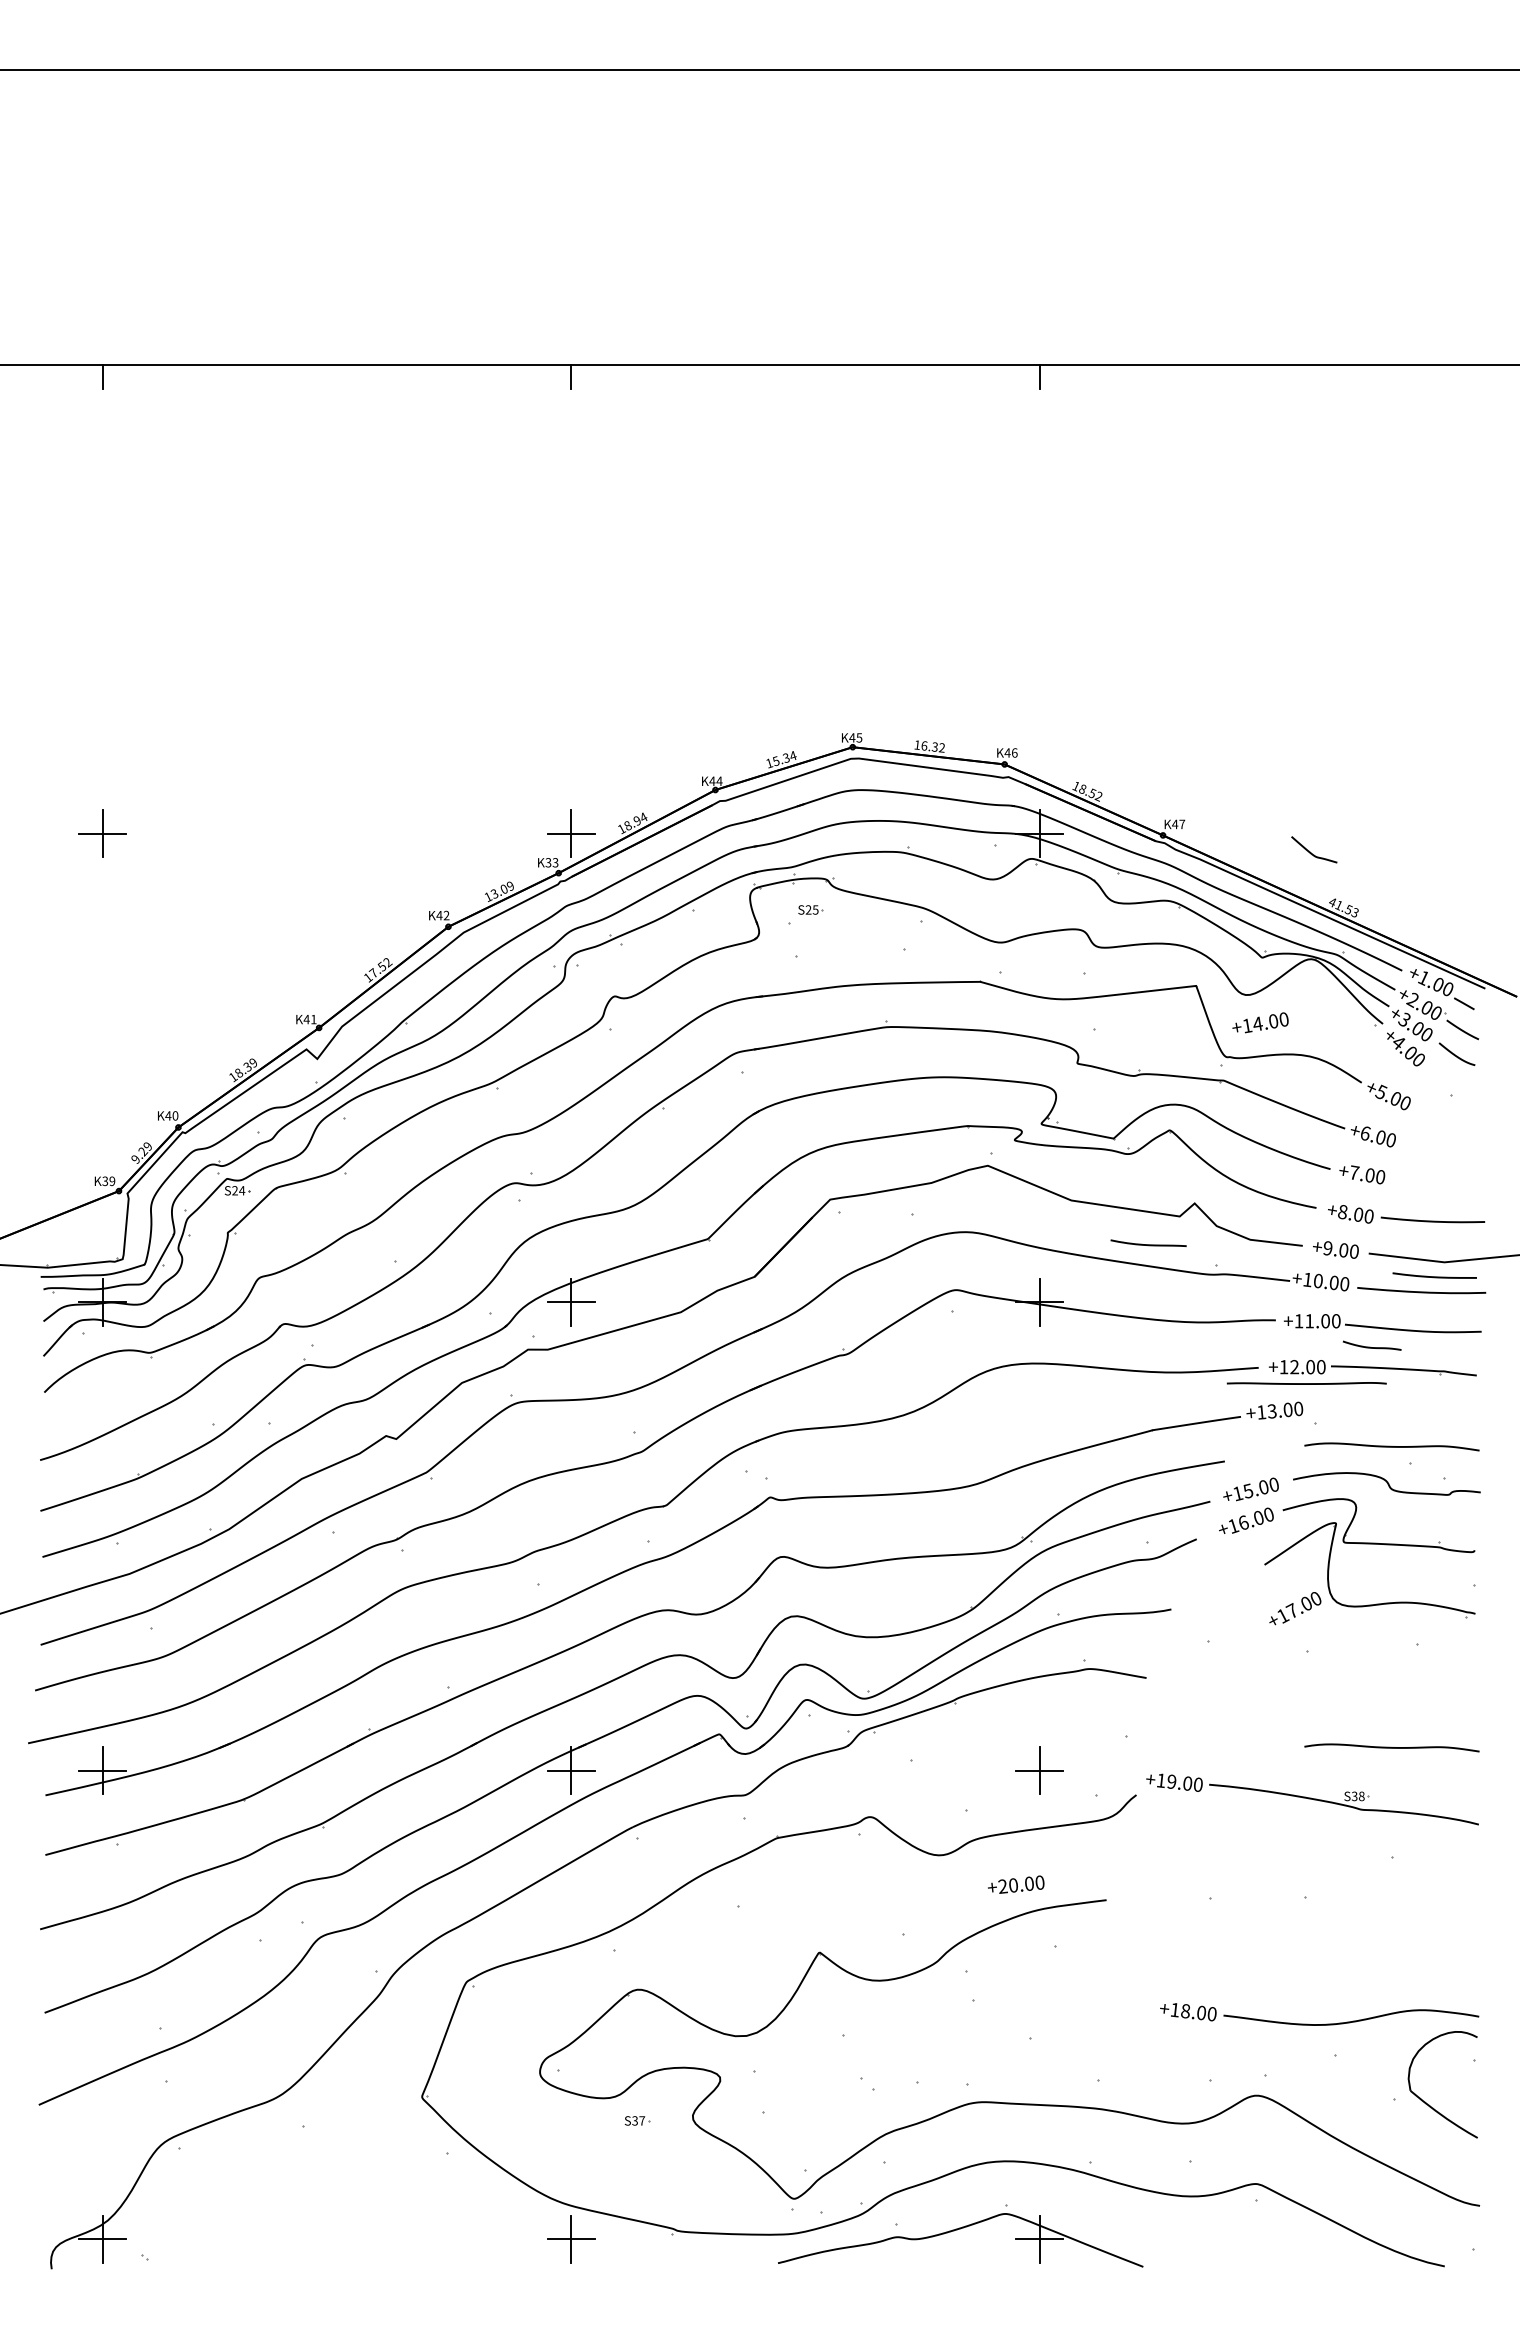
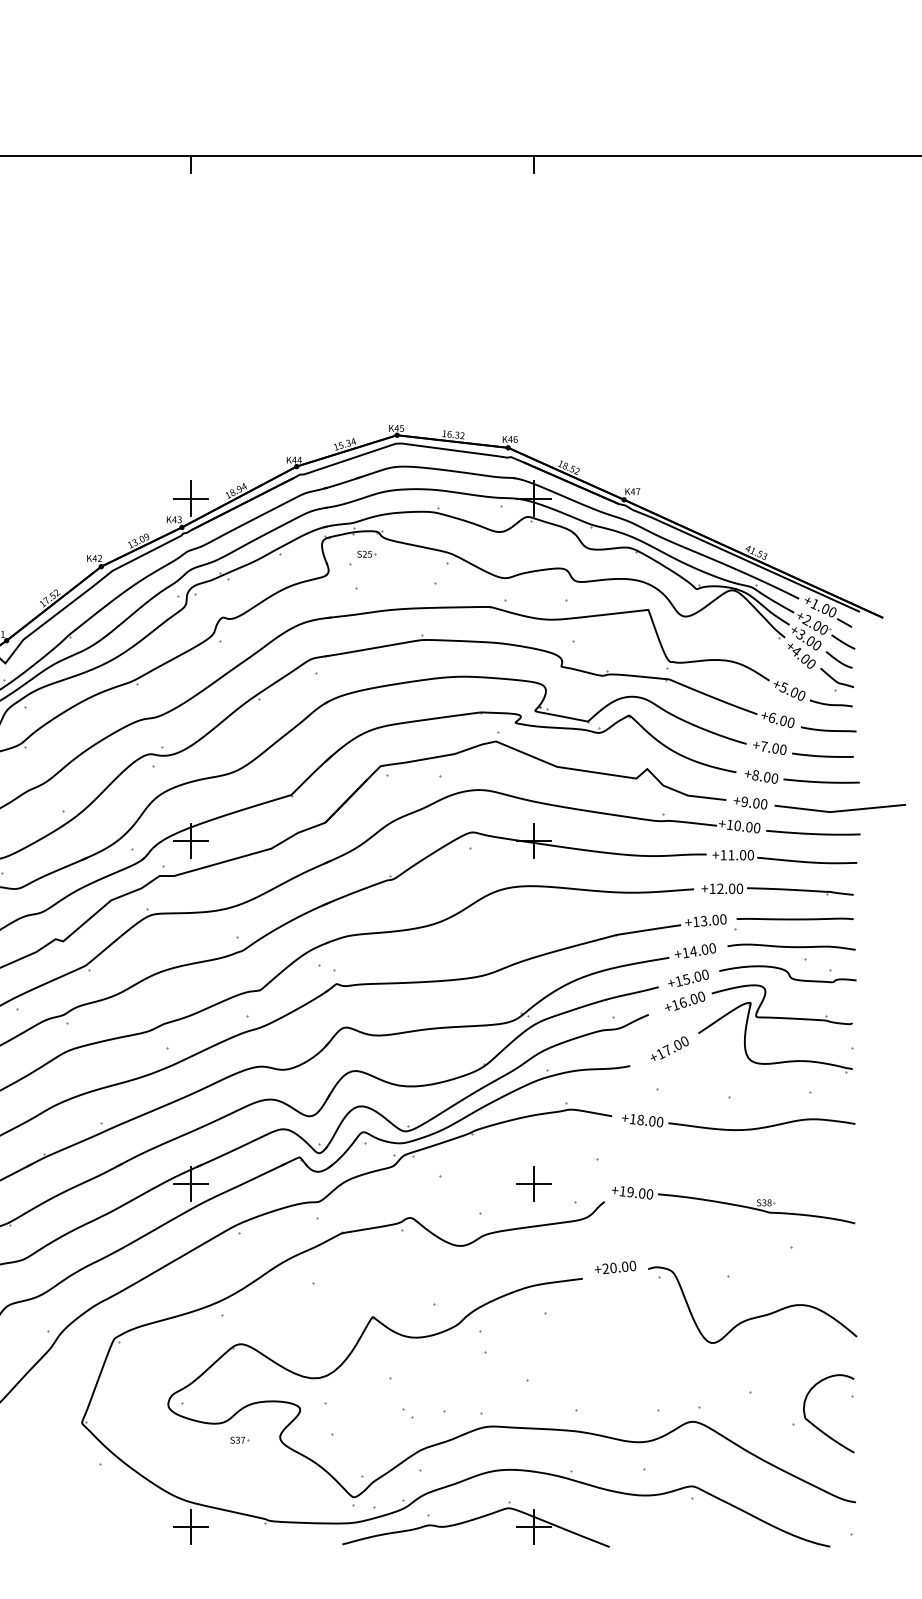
curve: (1311, 852) -> (835, 679), moved
text: (548, 862) -> (174, 519), 33 -> 43
text: (1260, 1022) -> (695, 950), moved
curve: (1148, 1244) -> (828, 730), moved
curve: (1434, 1276) -> (822, 755), moved
curve: (1372, 1347) -> (831, 704), moved
line: (1306, 1383) -> (794, 919), moved
text: (1295, 1608) -> (669, 1048), moved
curve: (1391, 1747) -> (791, 1167), removed
text: (1016, 1884) -> (615, 1267), moved
curve: (1341, 1952) -> (754, 1317), added
part: (1319, 2024) -> (738, 1129), moved

